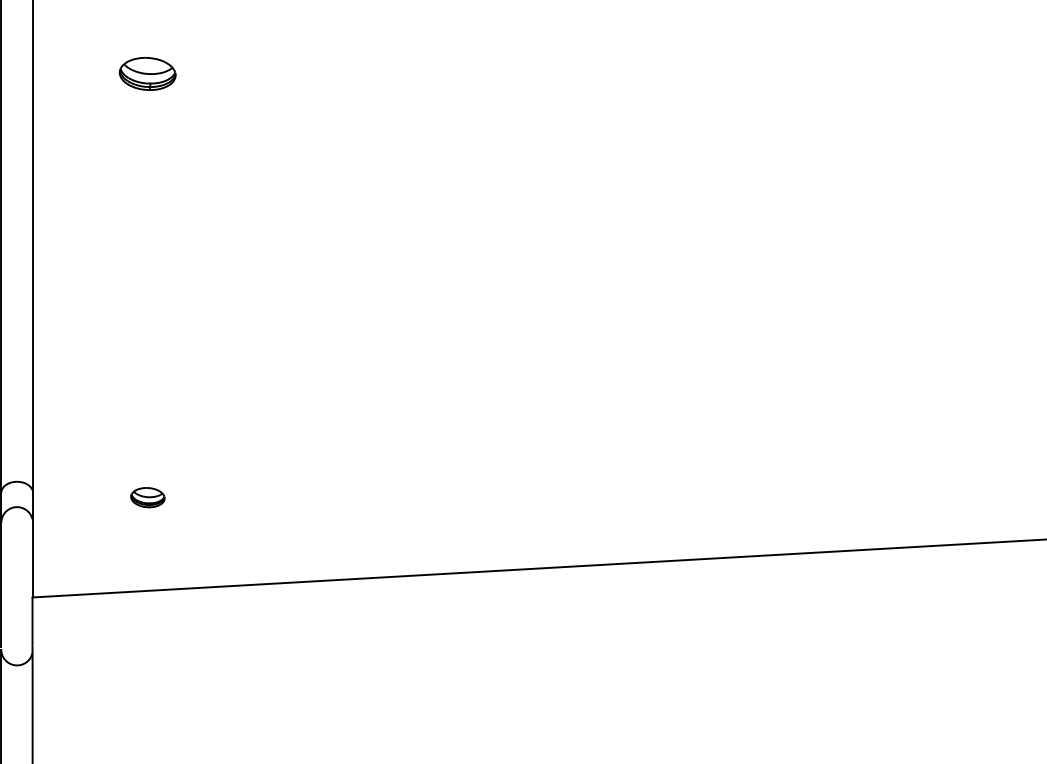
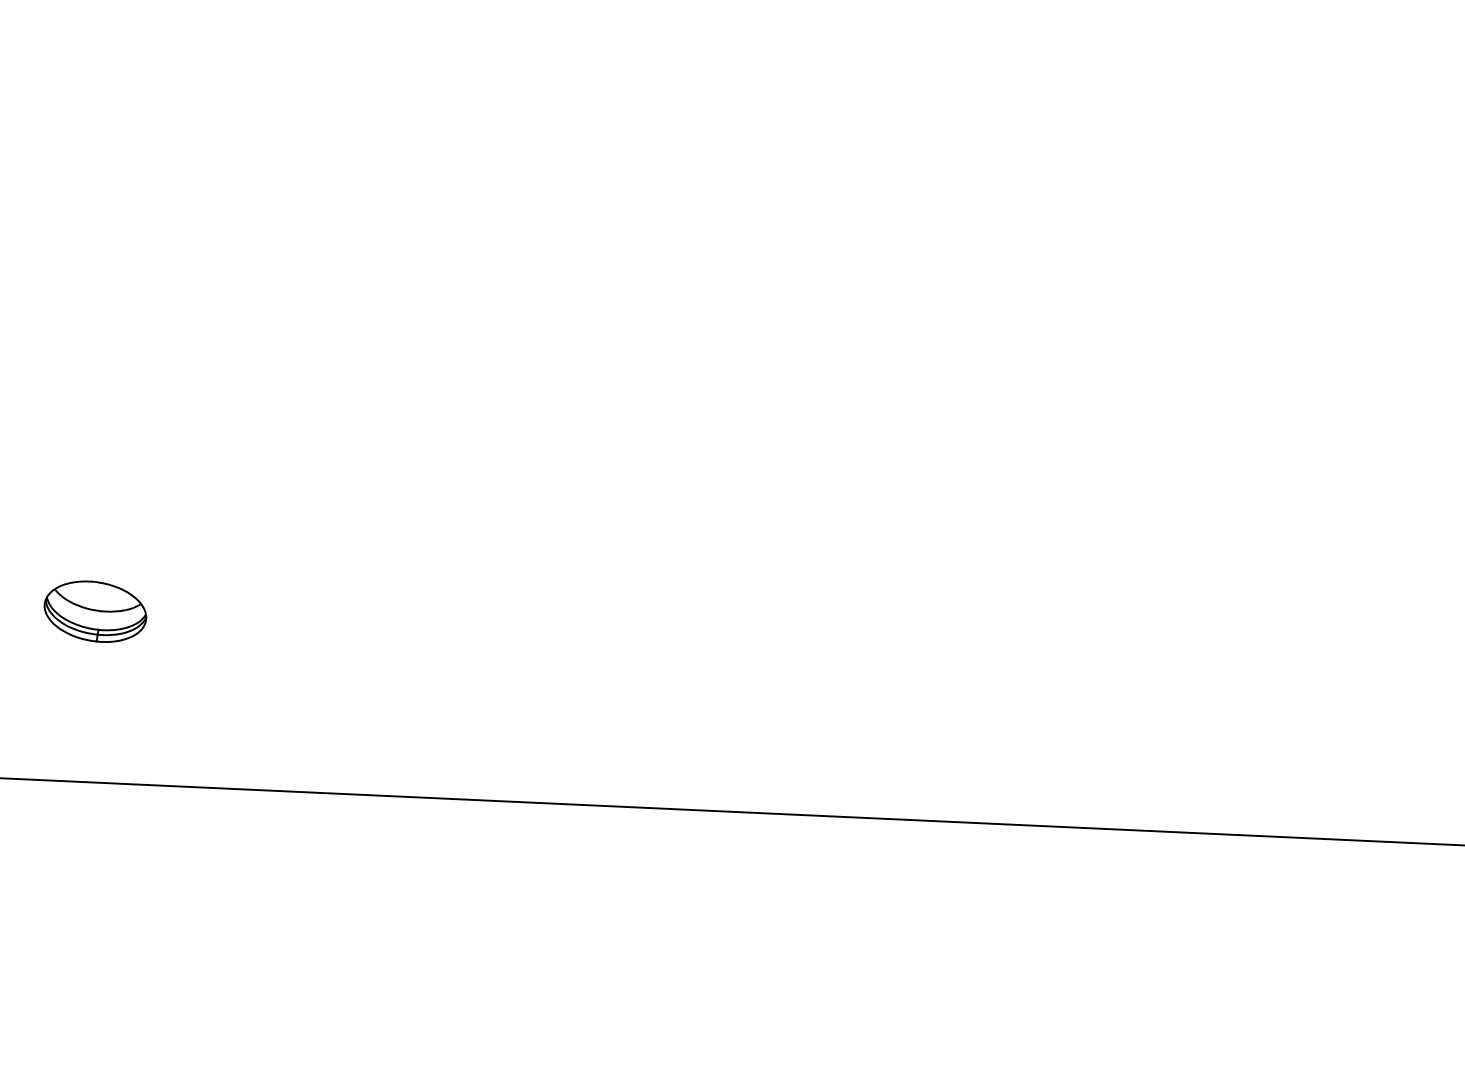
part: (147, 497) -> (94, 611), size x1.67

